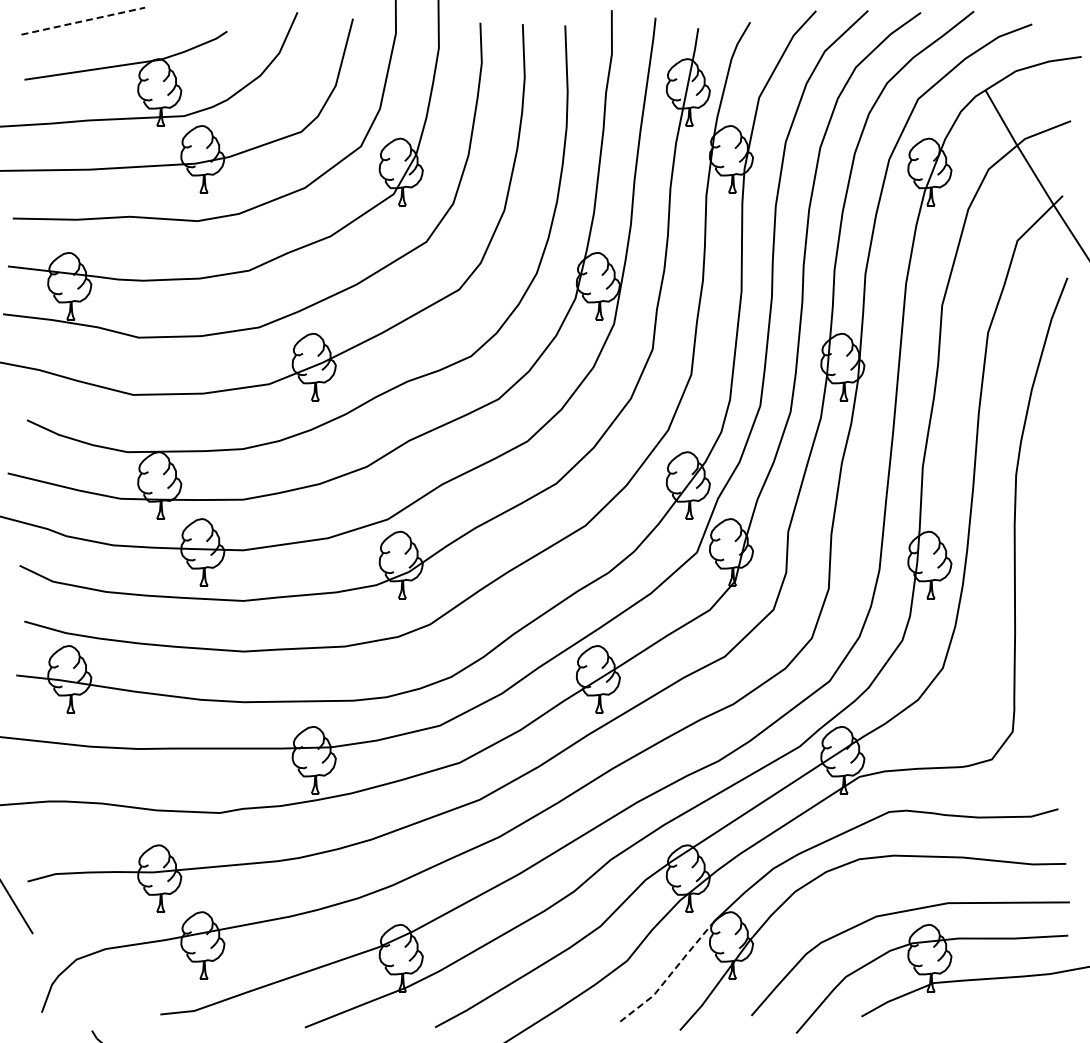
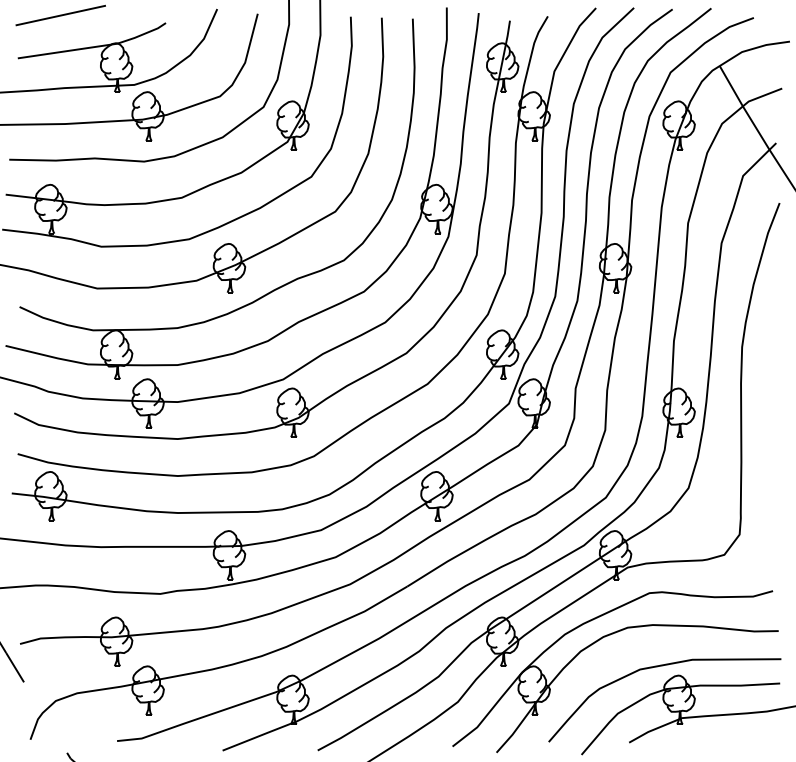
line: (83, 21) -> (60, 15), dashed -> solid
line: (670, 974) -> (489, 711), dashed -> solid

